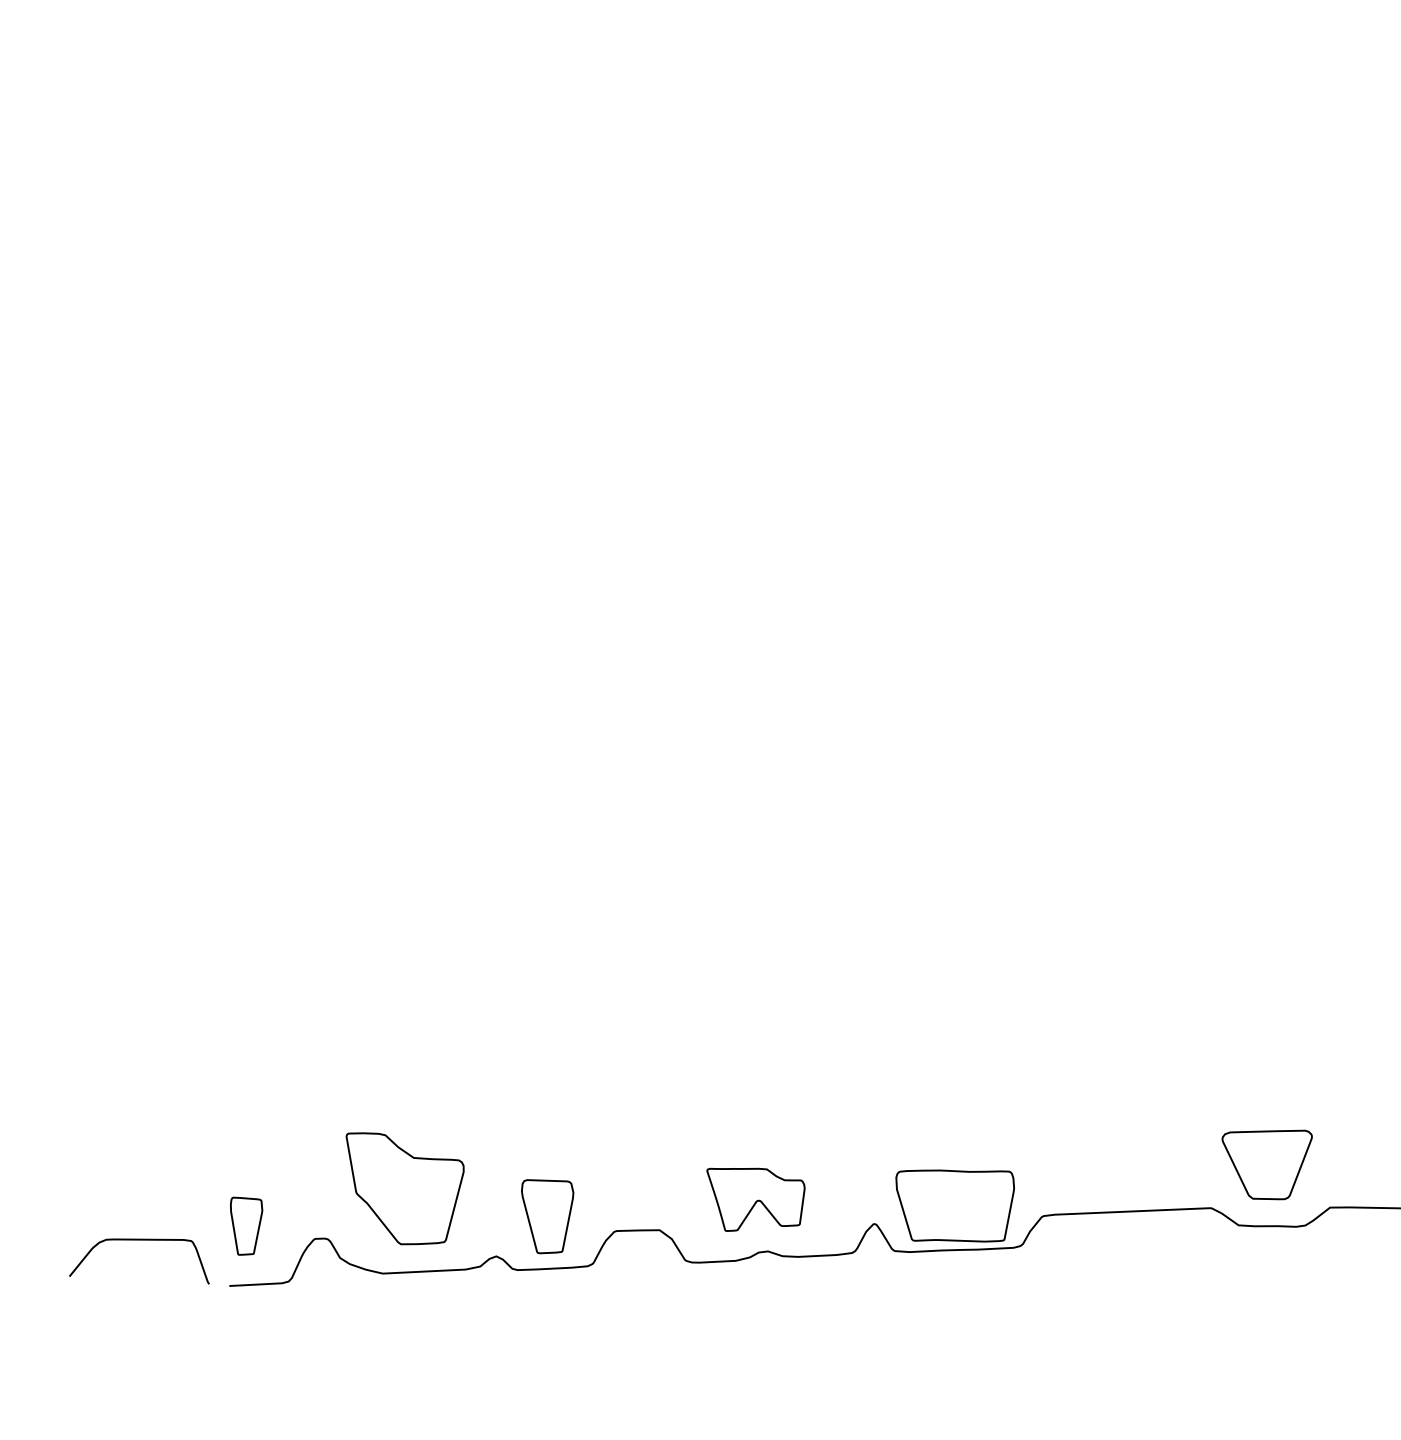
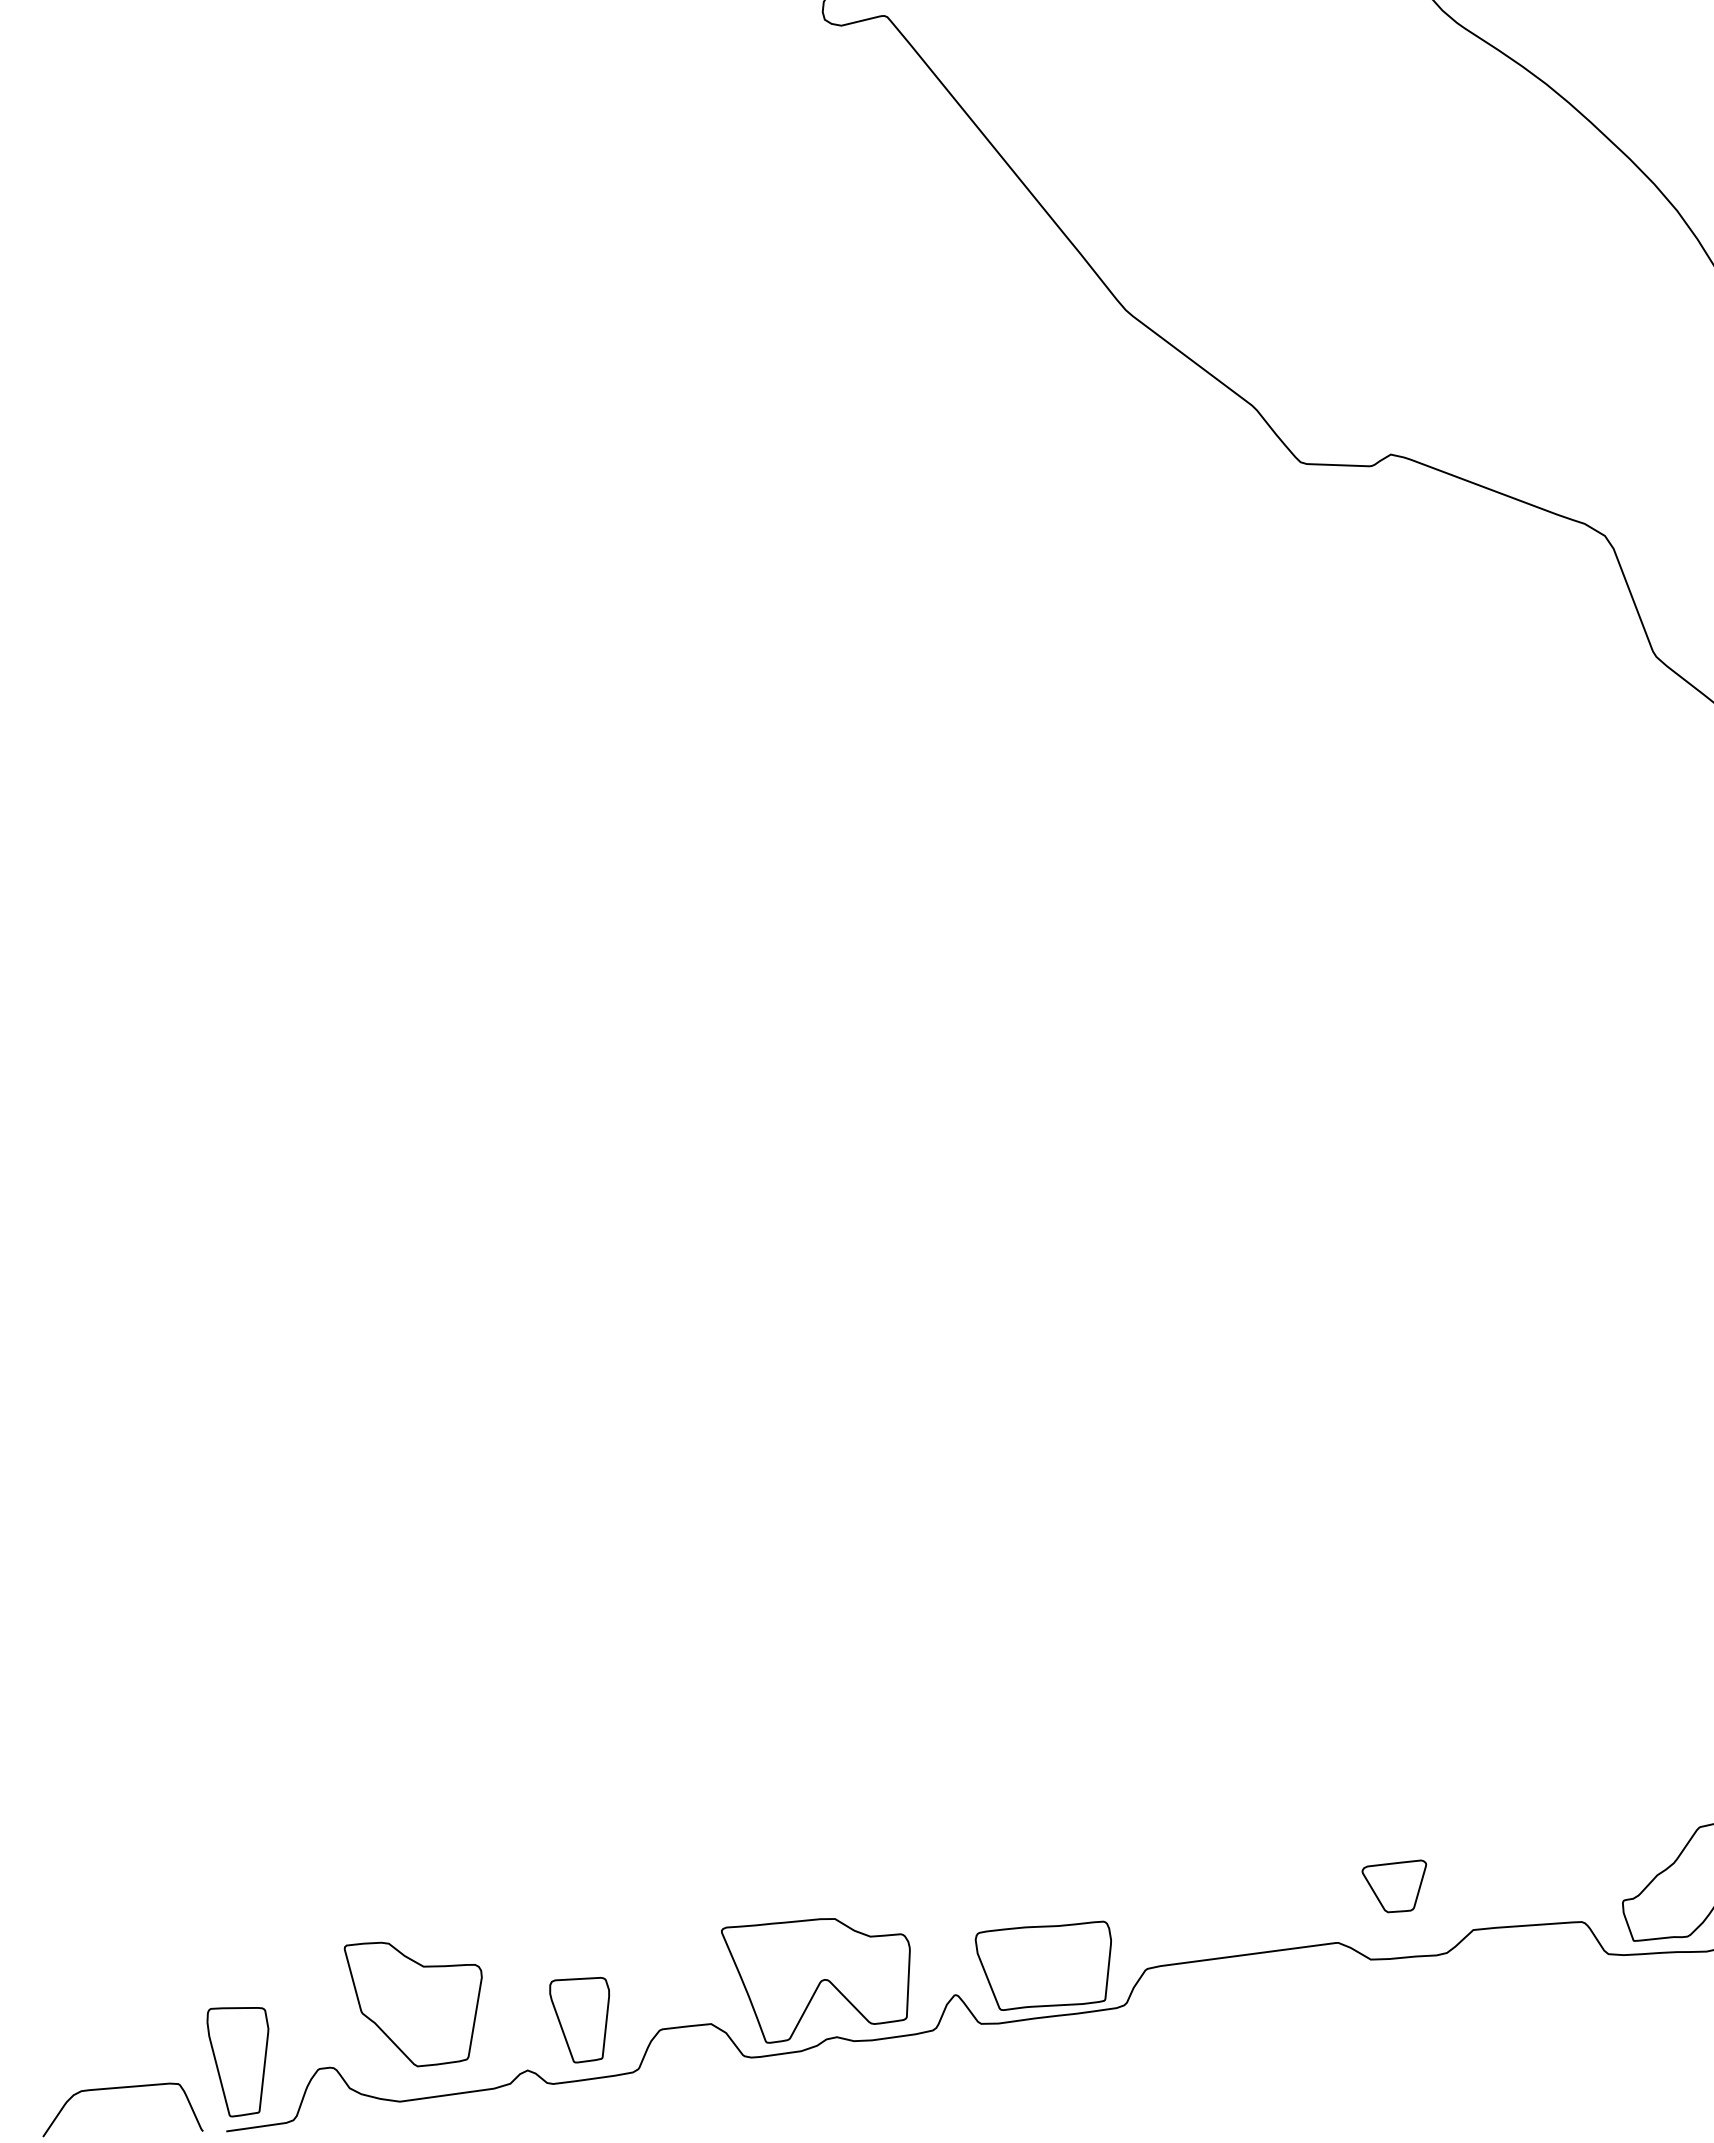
part: (1264, 1163) -> (1393, 1886), size x0.62
part: (753, 1200) -> (815, 1980), size x1.67
part: (244, 1226) -> (237, 2062), size x1.67

